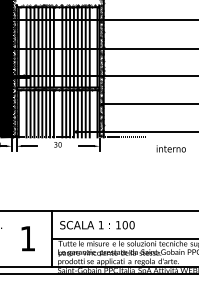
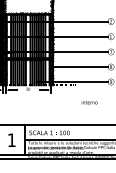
text: (171, 148) -> (89, 102), moved

